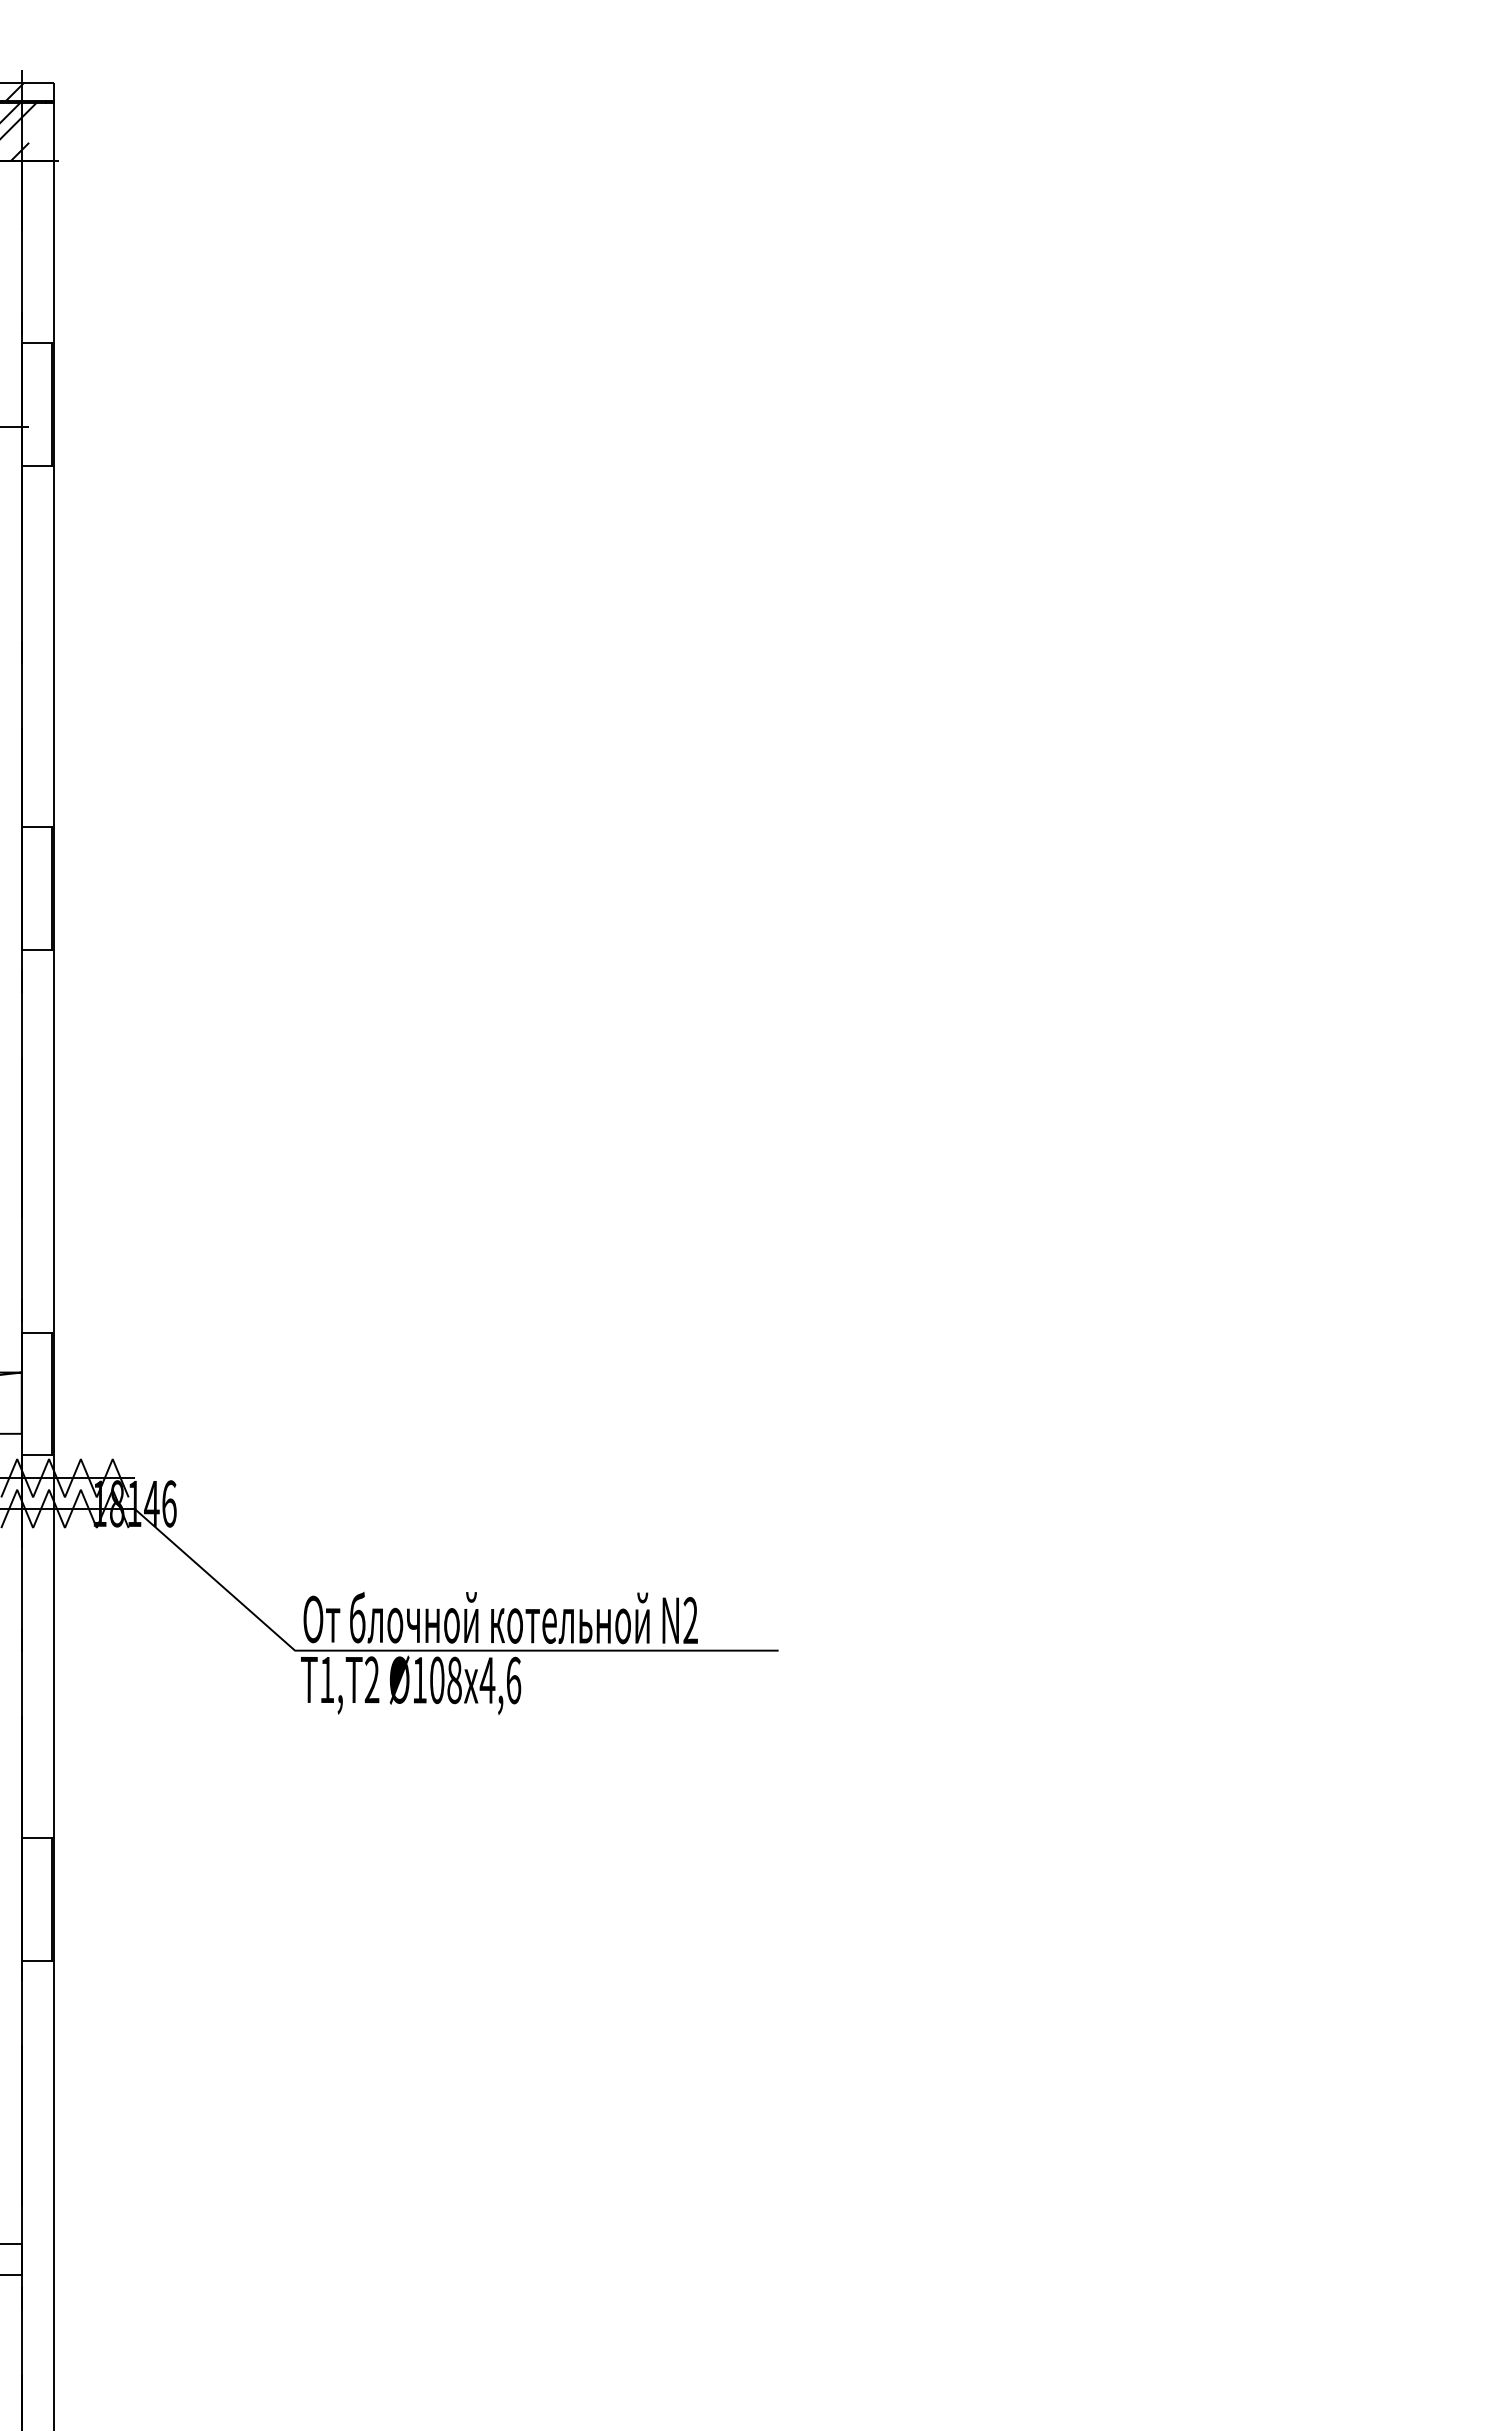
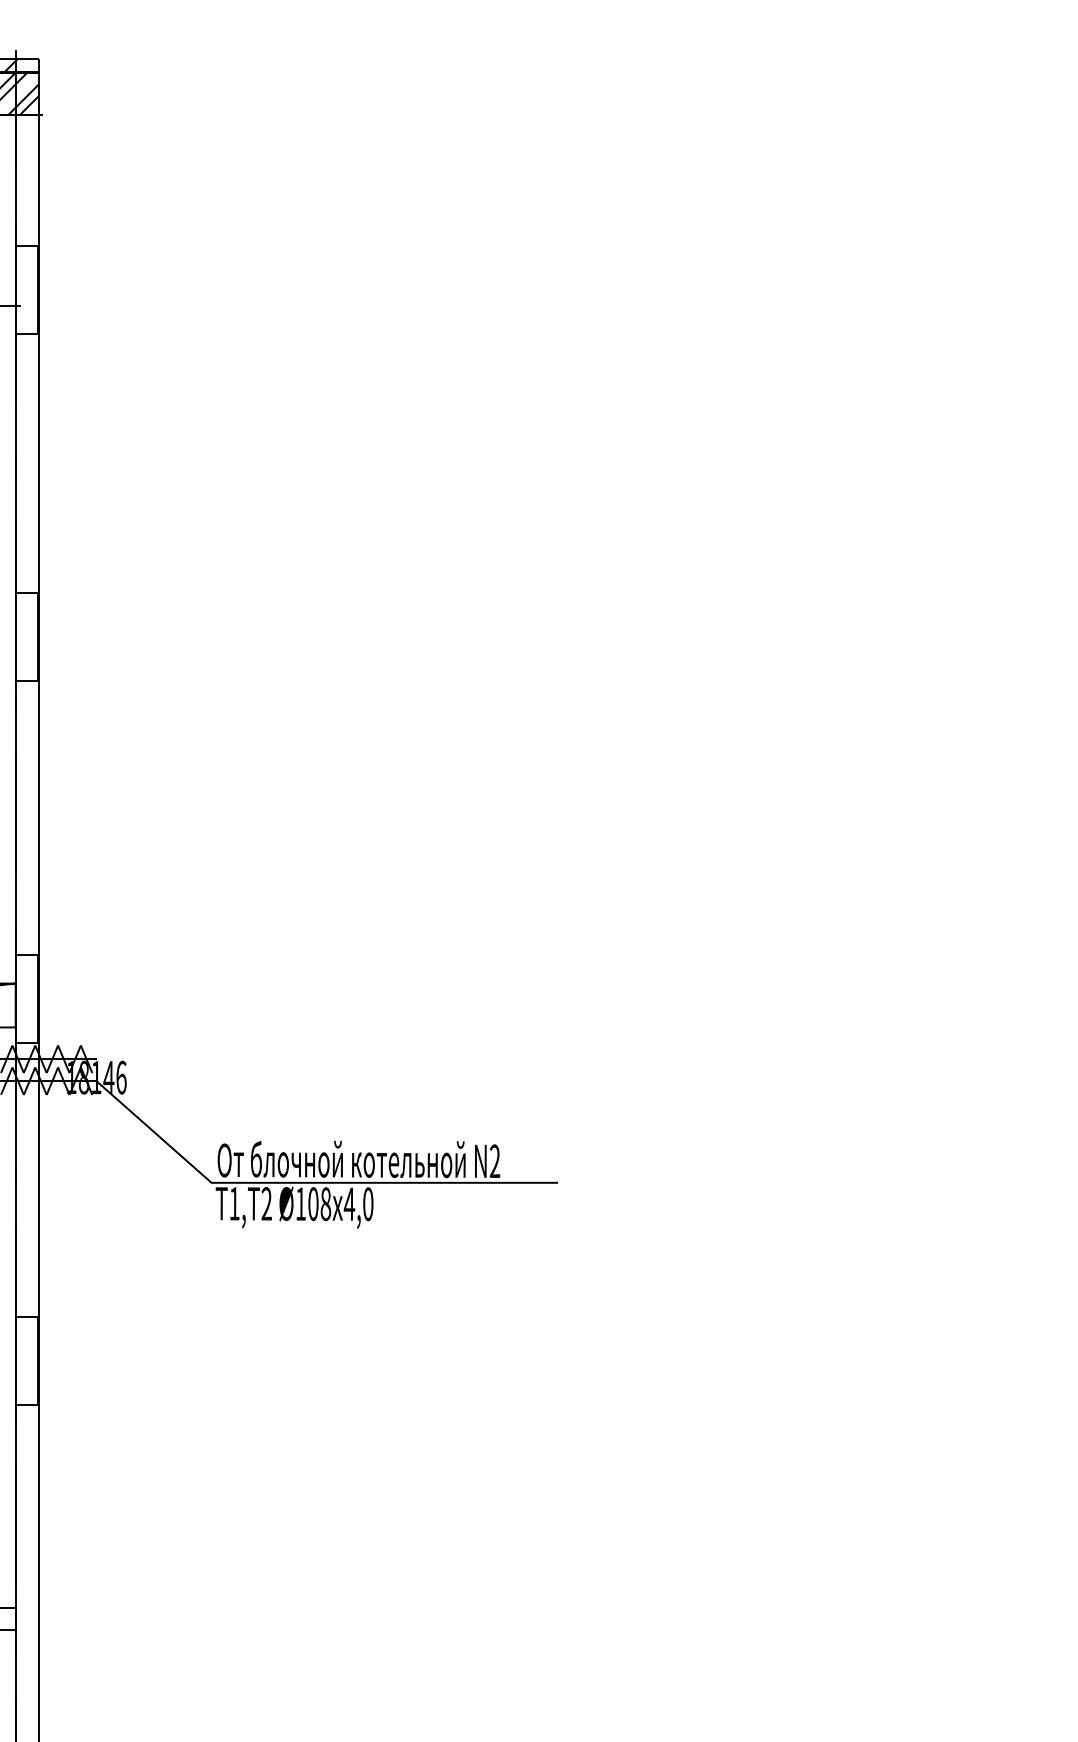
hatch: (40, 139) -> (29, 99), added
text: (513, 1680) -> (368, 1204), 4,6 -> 4,0

